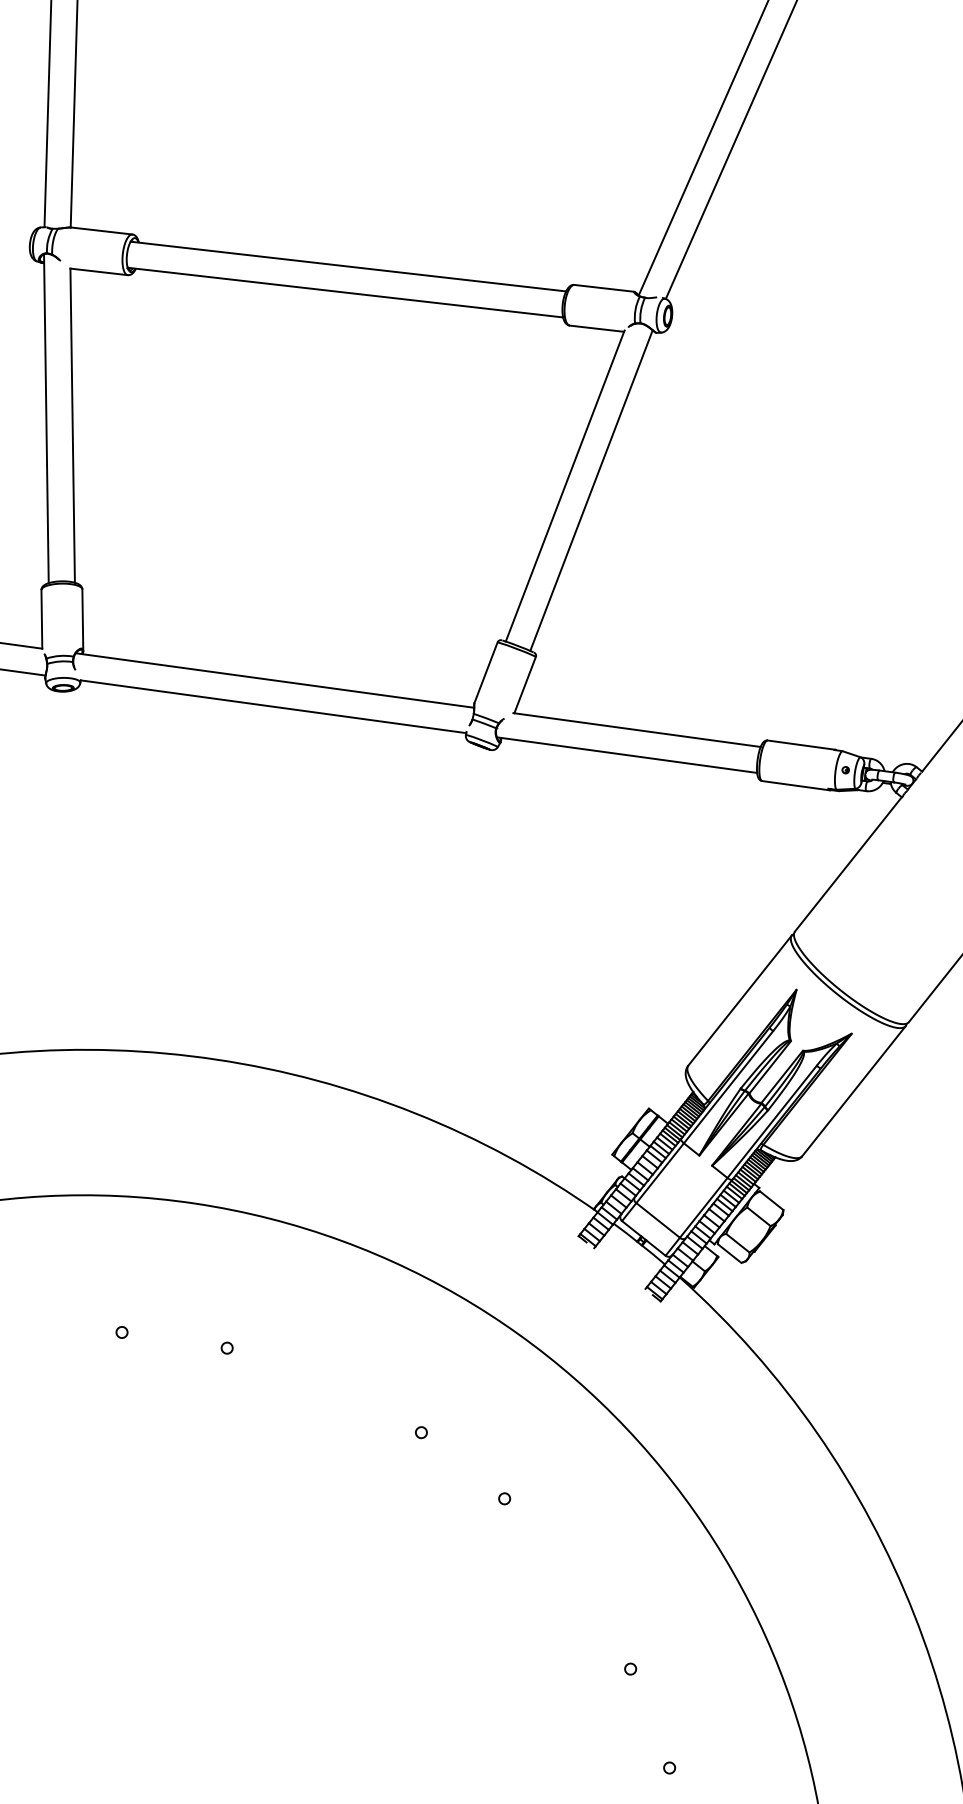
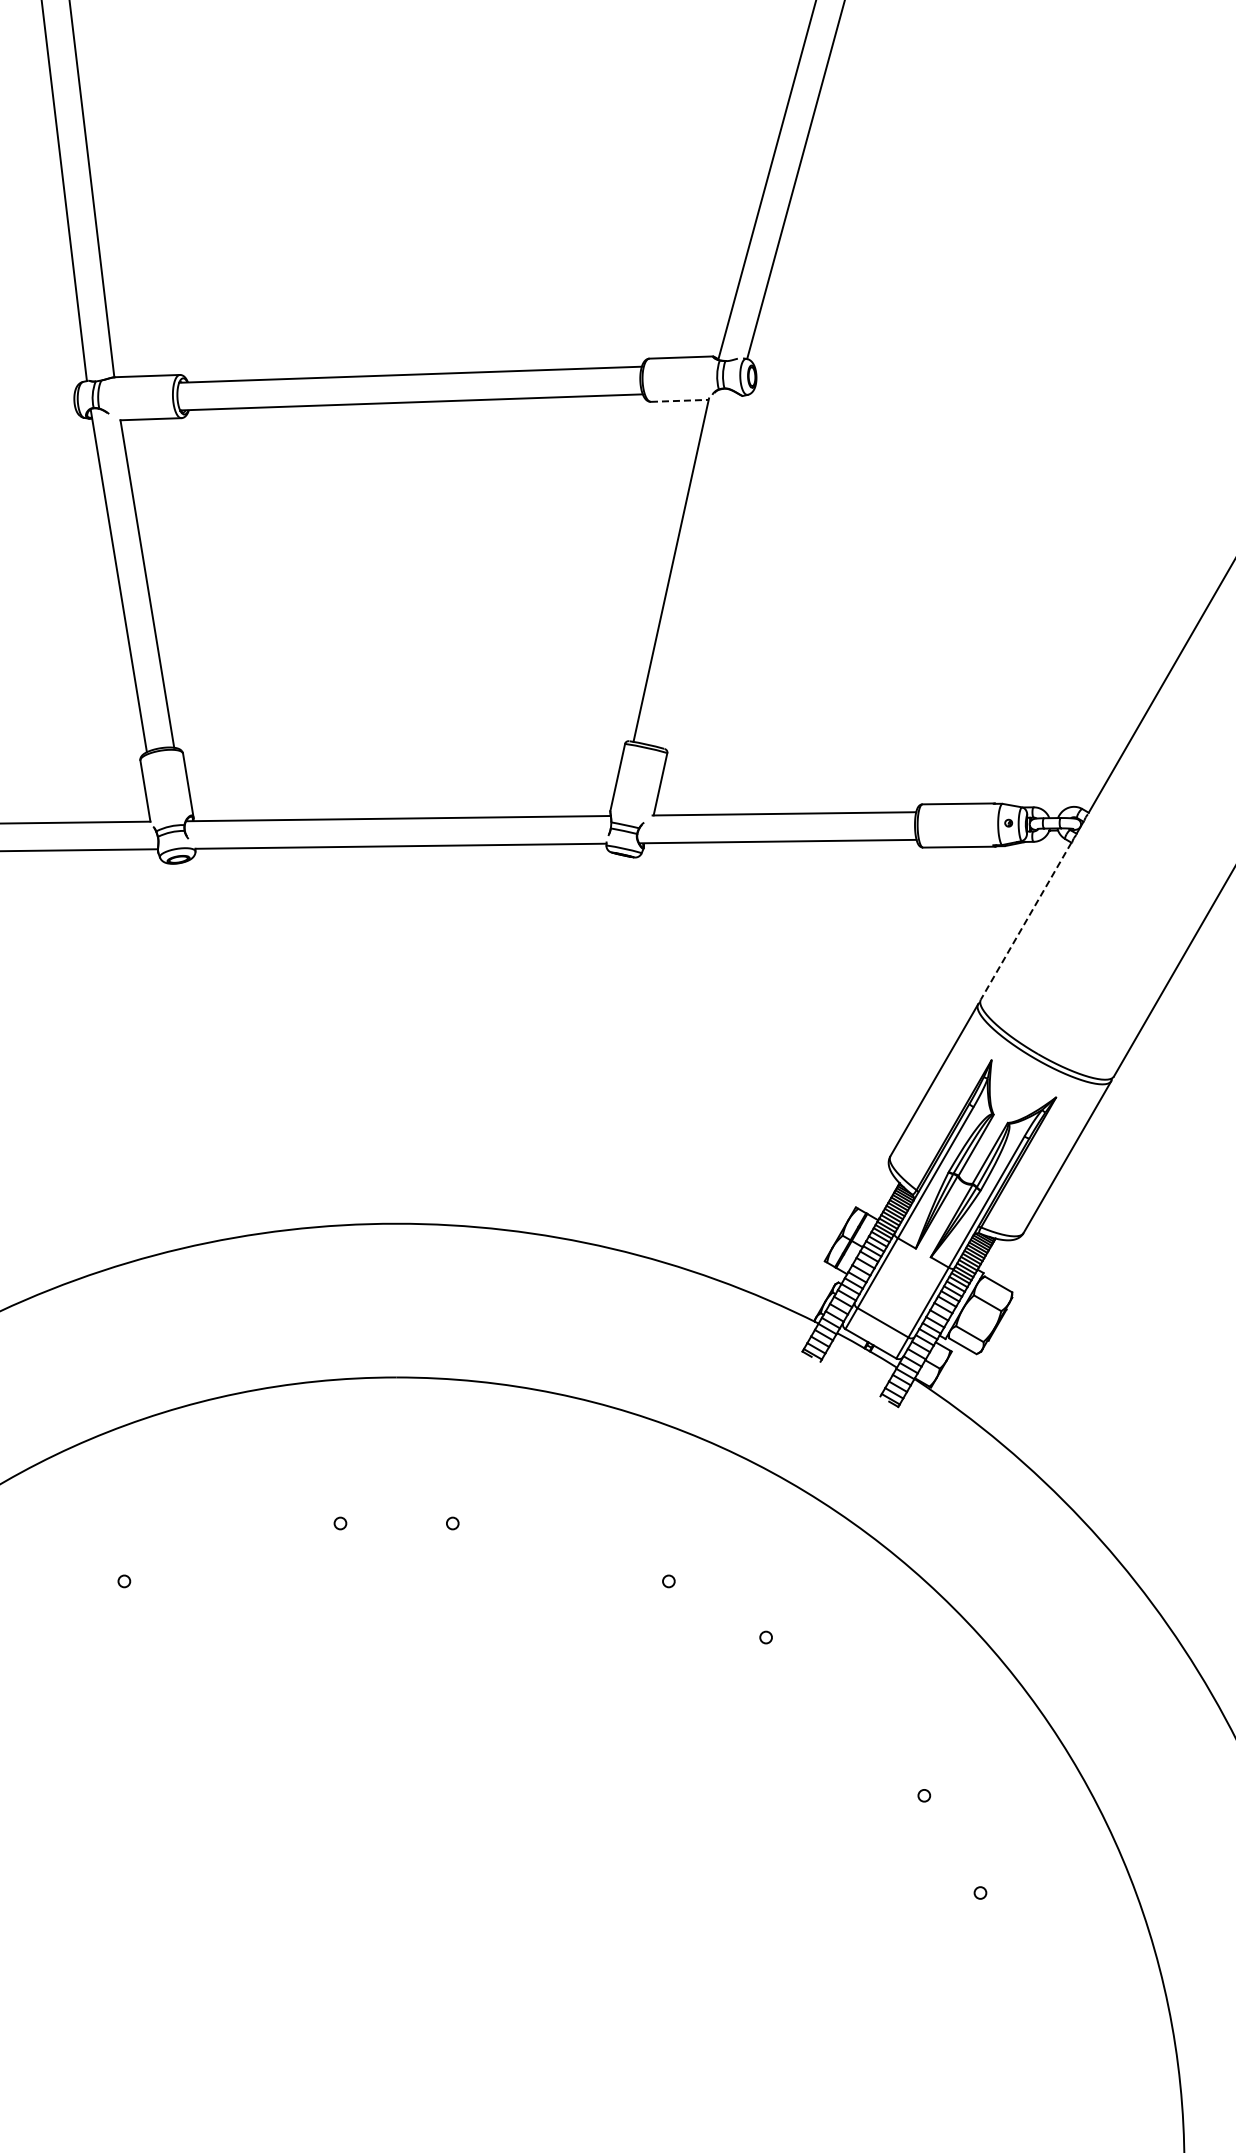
line: (596, 328) -> (679, 400), solid -> dashed
line: (591, 490) -> (699, 570), removed
line: (848, 864) -> (1026, 921), solid -> dashed

